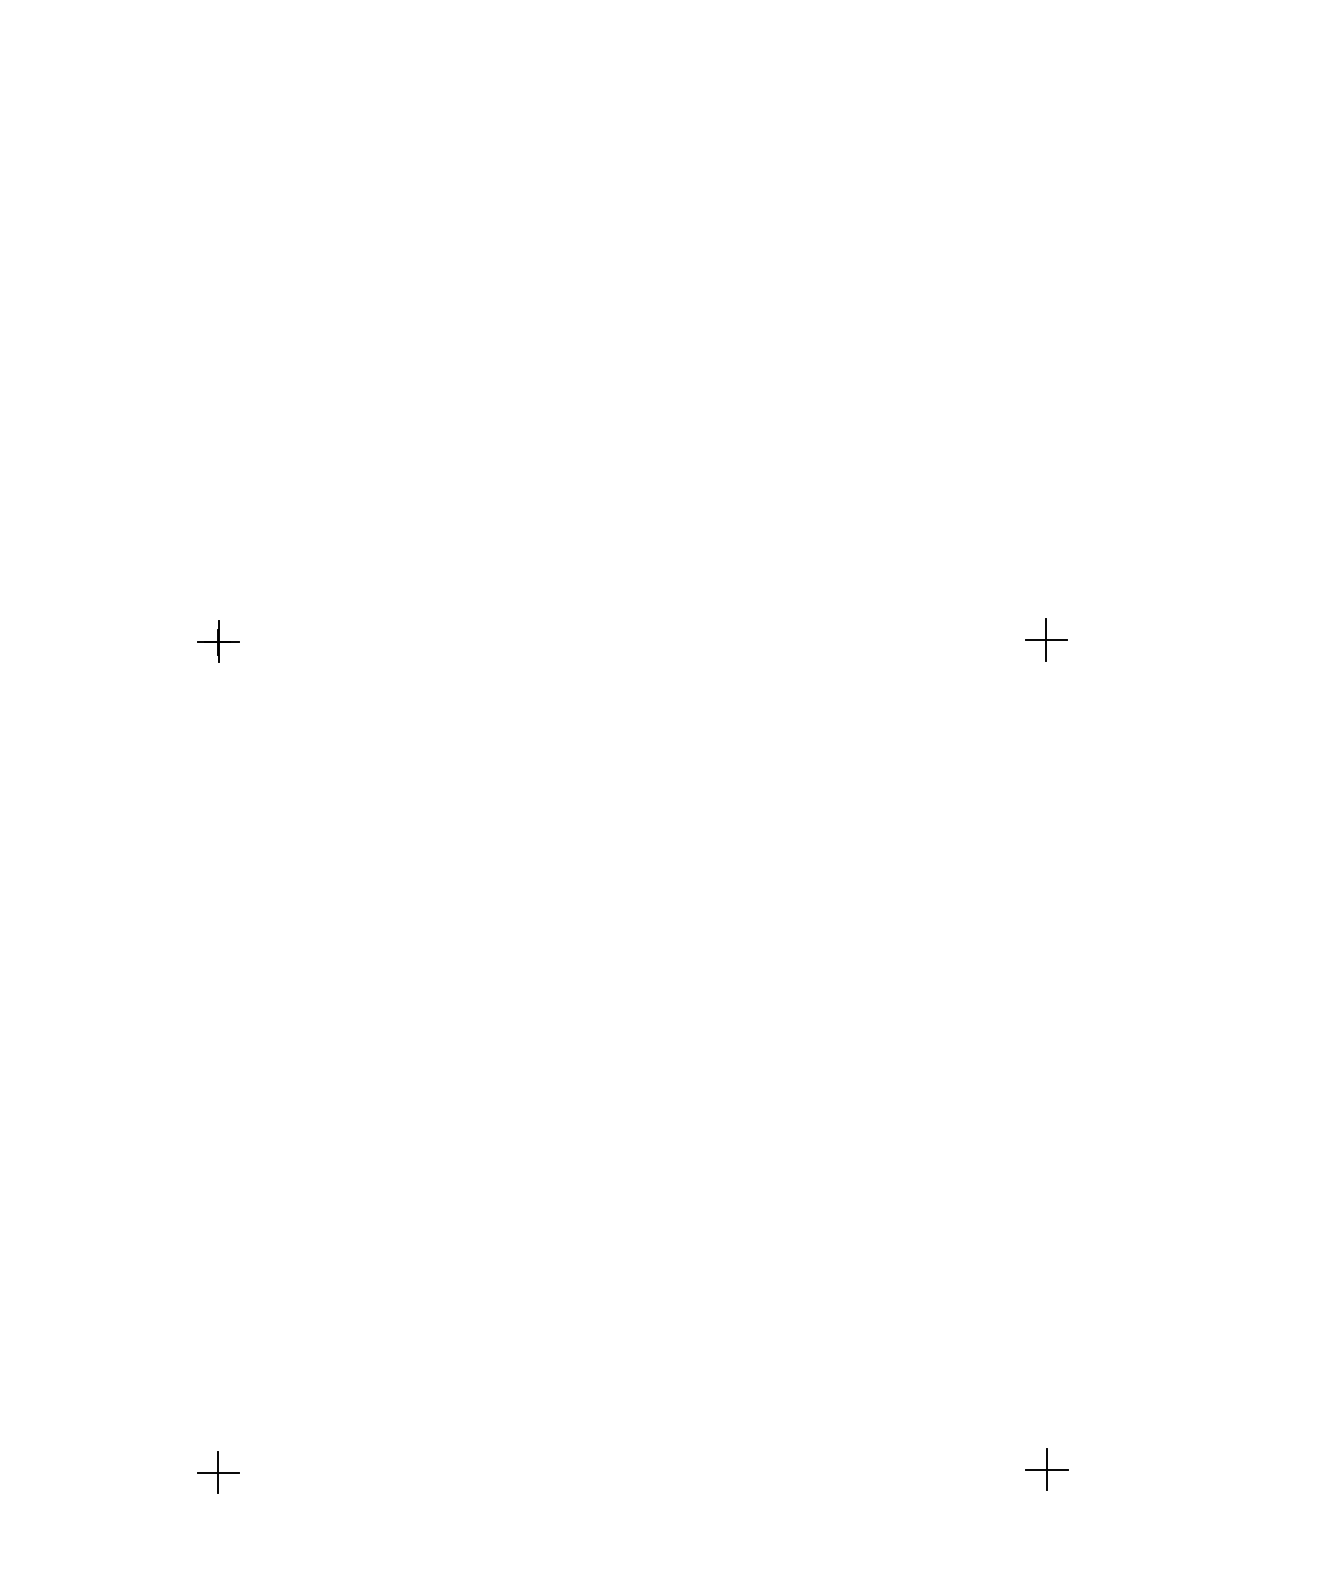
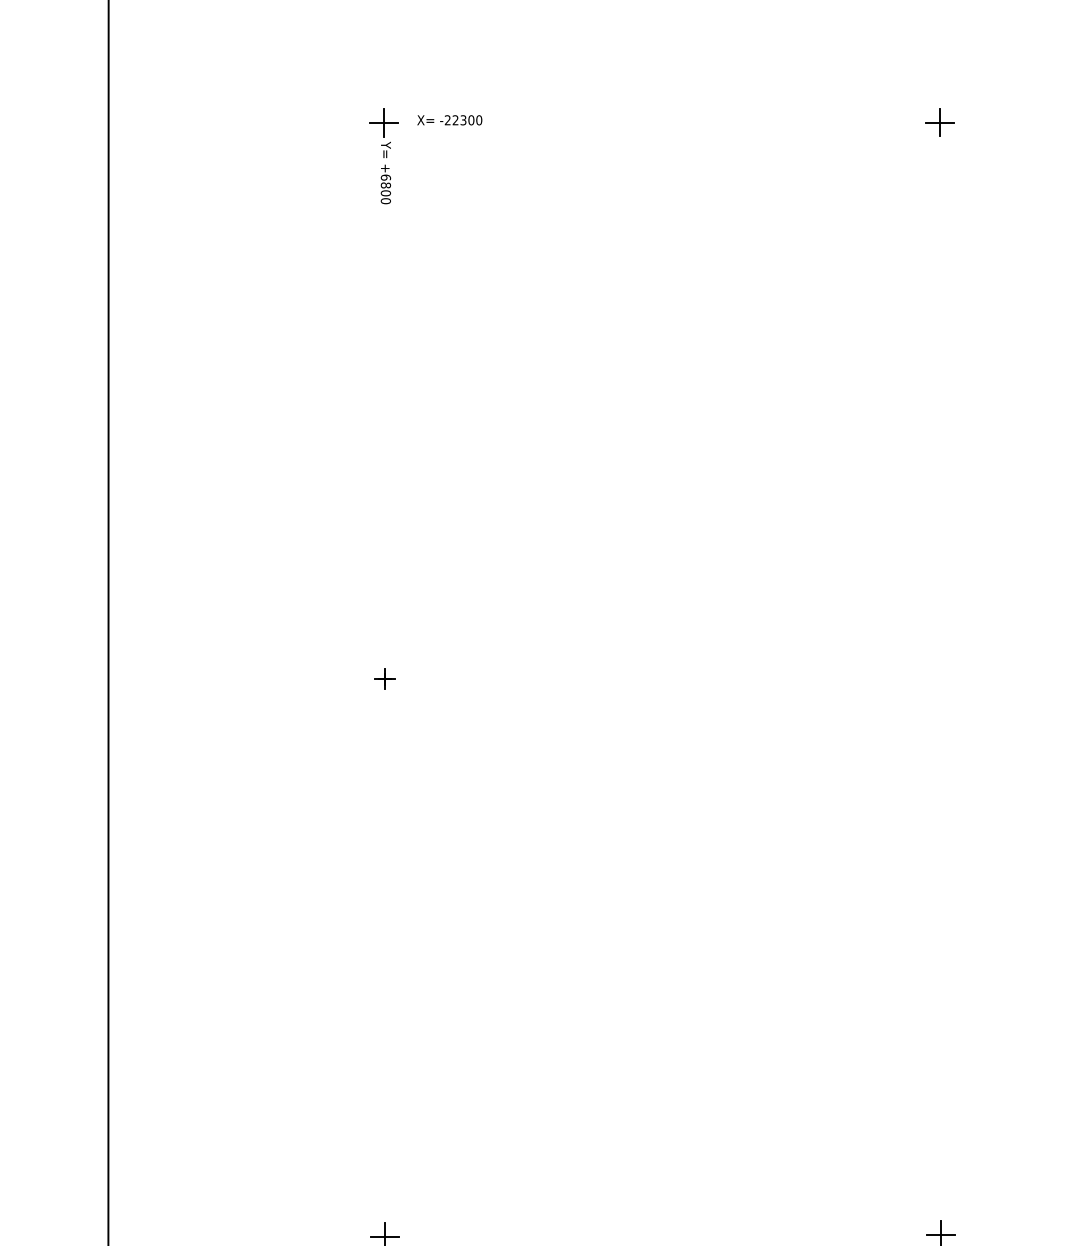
part: (1046, 639) -> (940, 677), removed
part: (217, 640) -> (384, 678), size x0.7

